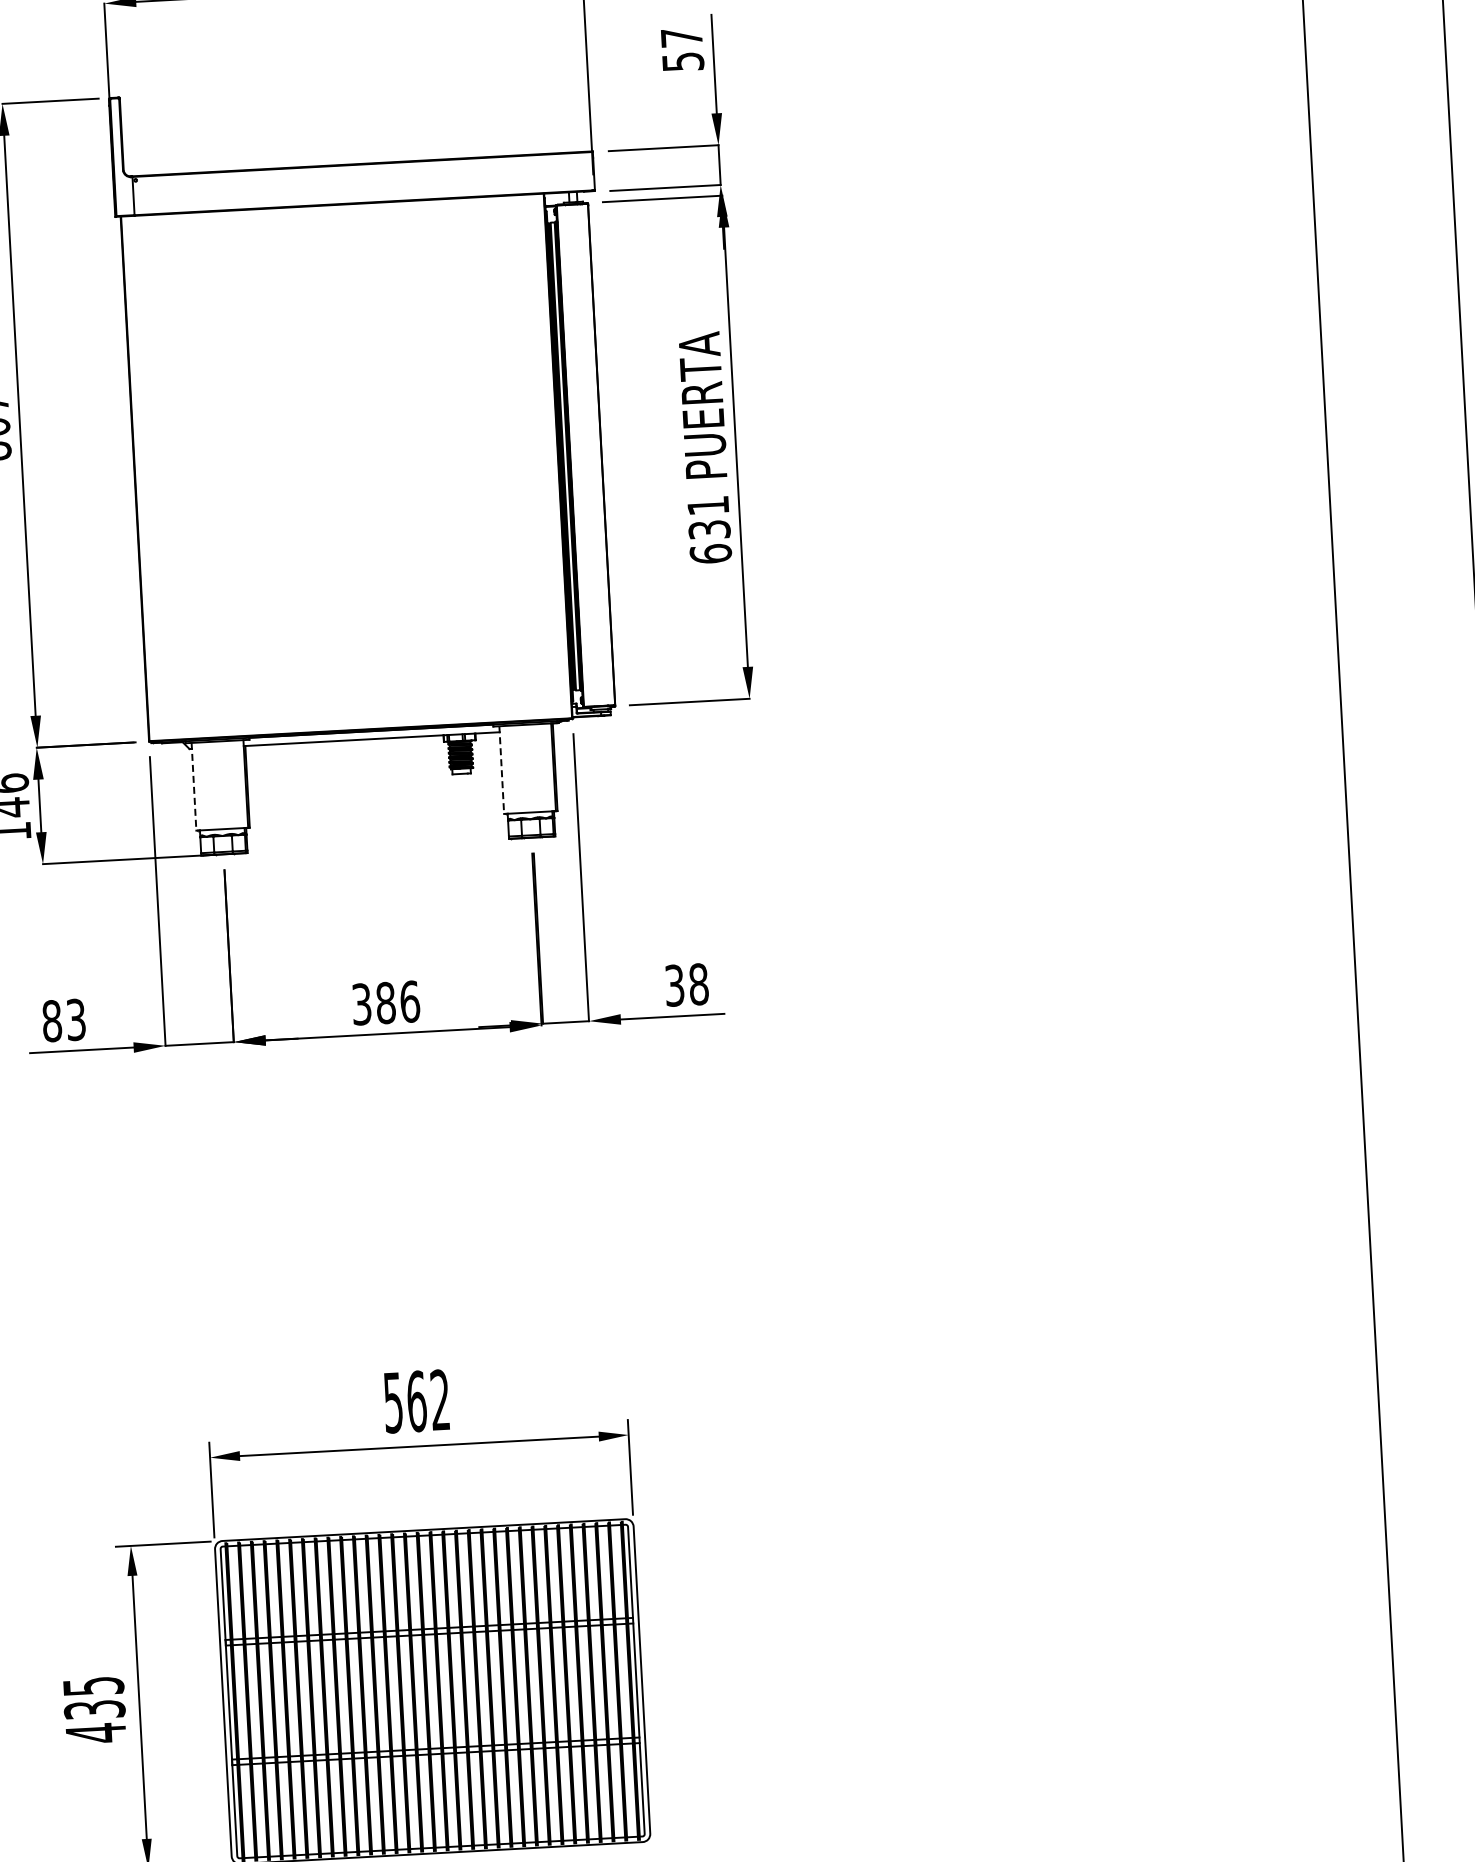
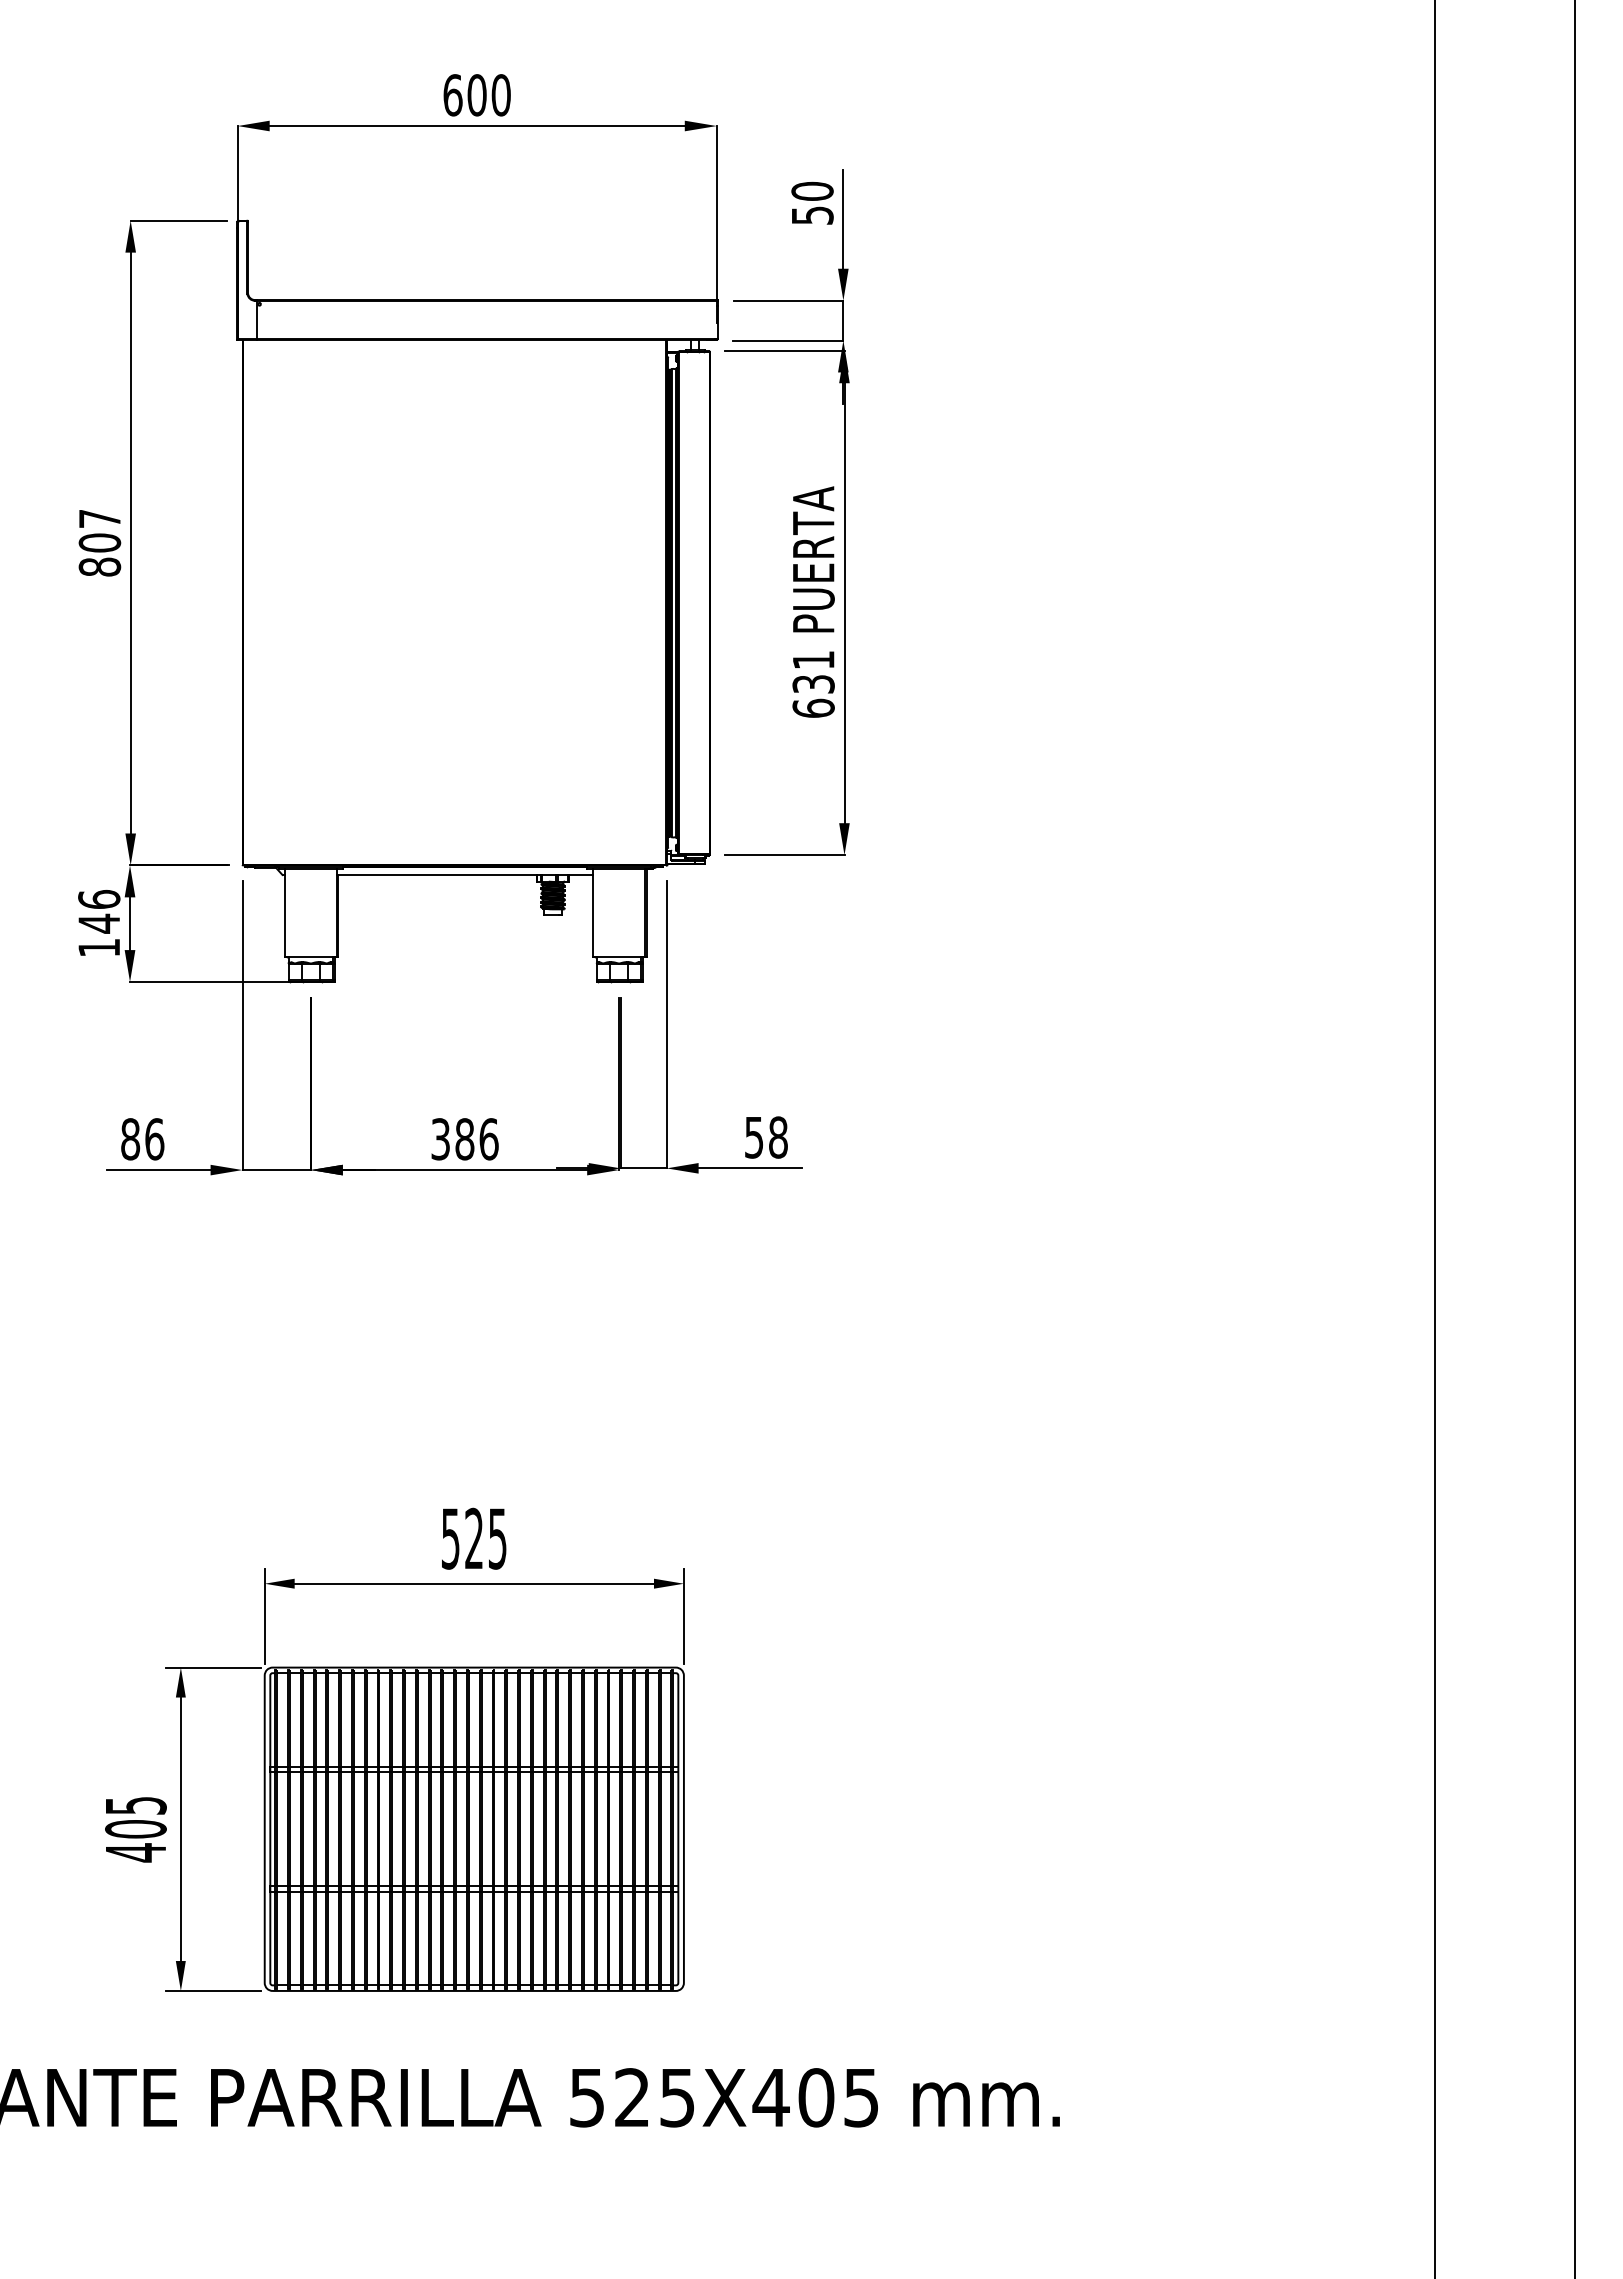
text: (681, 36) -> (812, 190), 57 -> 50
line: (502, 769) -> (593, 912), dashed -> solid
line: (193, 786) -> (284, 912), dashed -> solid
text: (675, 985) -> (754, 1137), 38 -> 58
text: (76, 1020) -> (154, 1139), 83 -> 86
text: (428, 1400) -> (485, 1538), 562 -> 525
text: (94, 1710) -> (135, 1829), 435 -> 405

